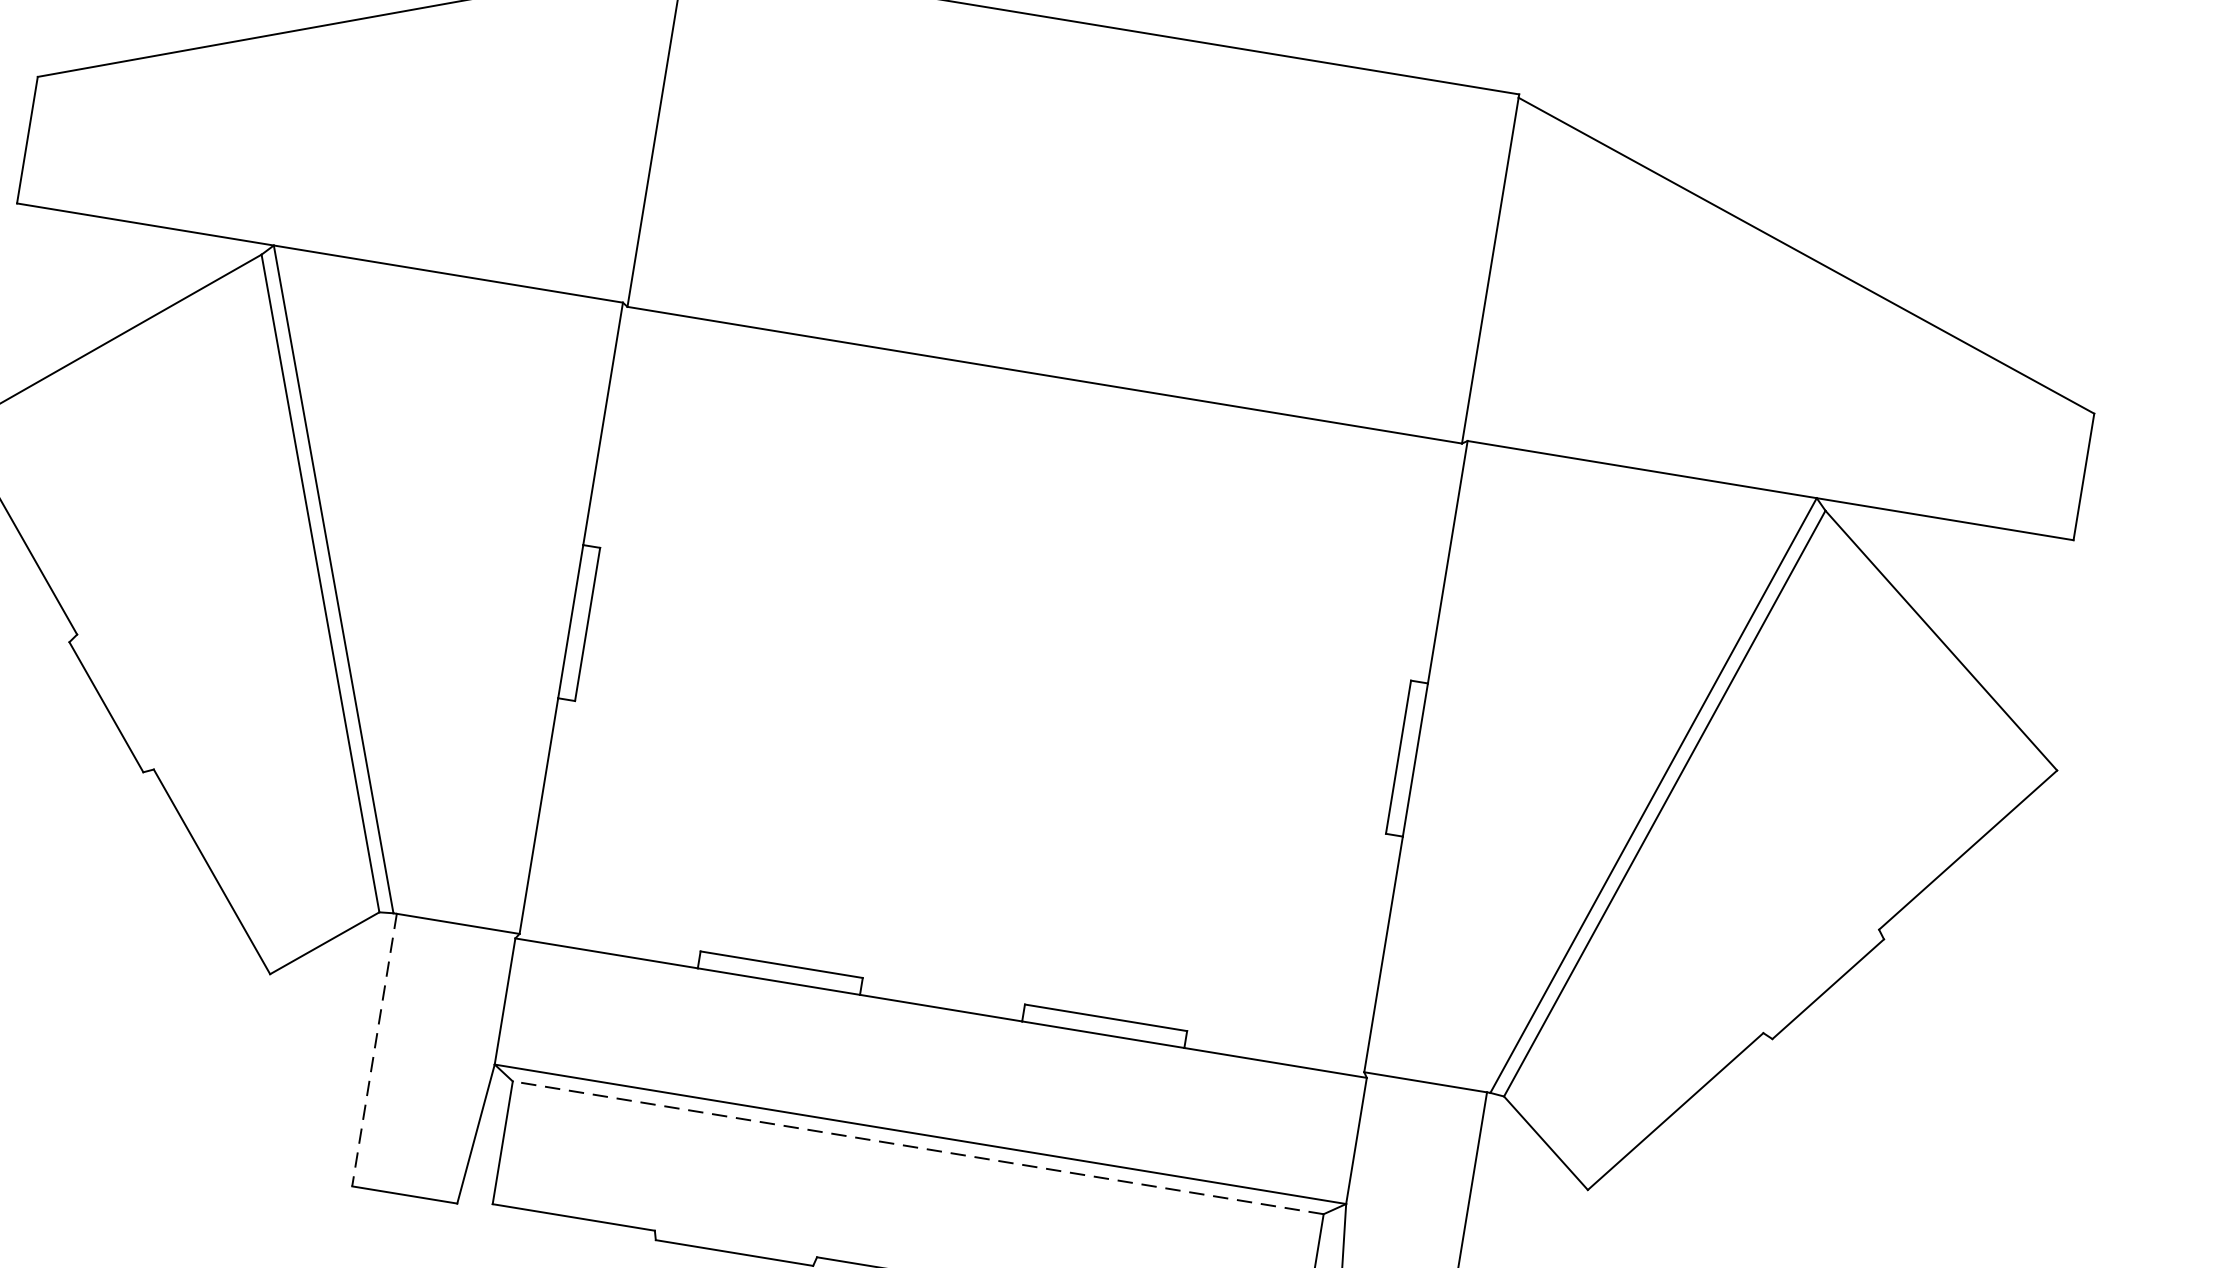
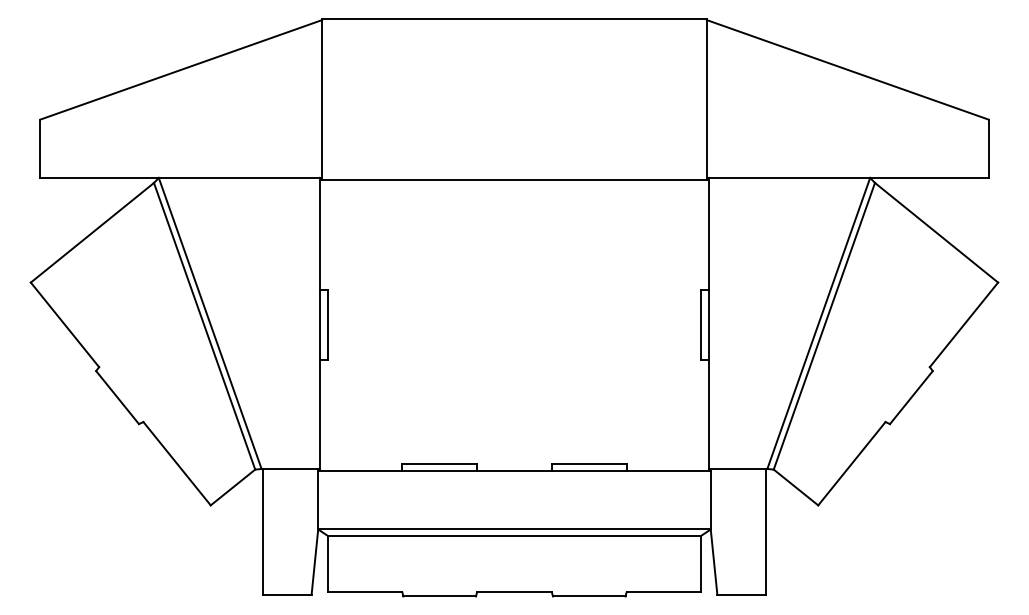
line: (375, 1049) -> (263, 531), dashed -> solid
line: (918, 1147) -> (514, 535), dashed -> solid

